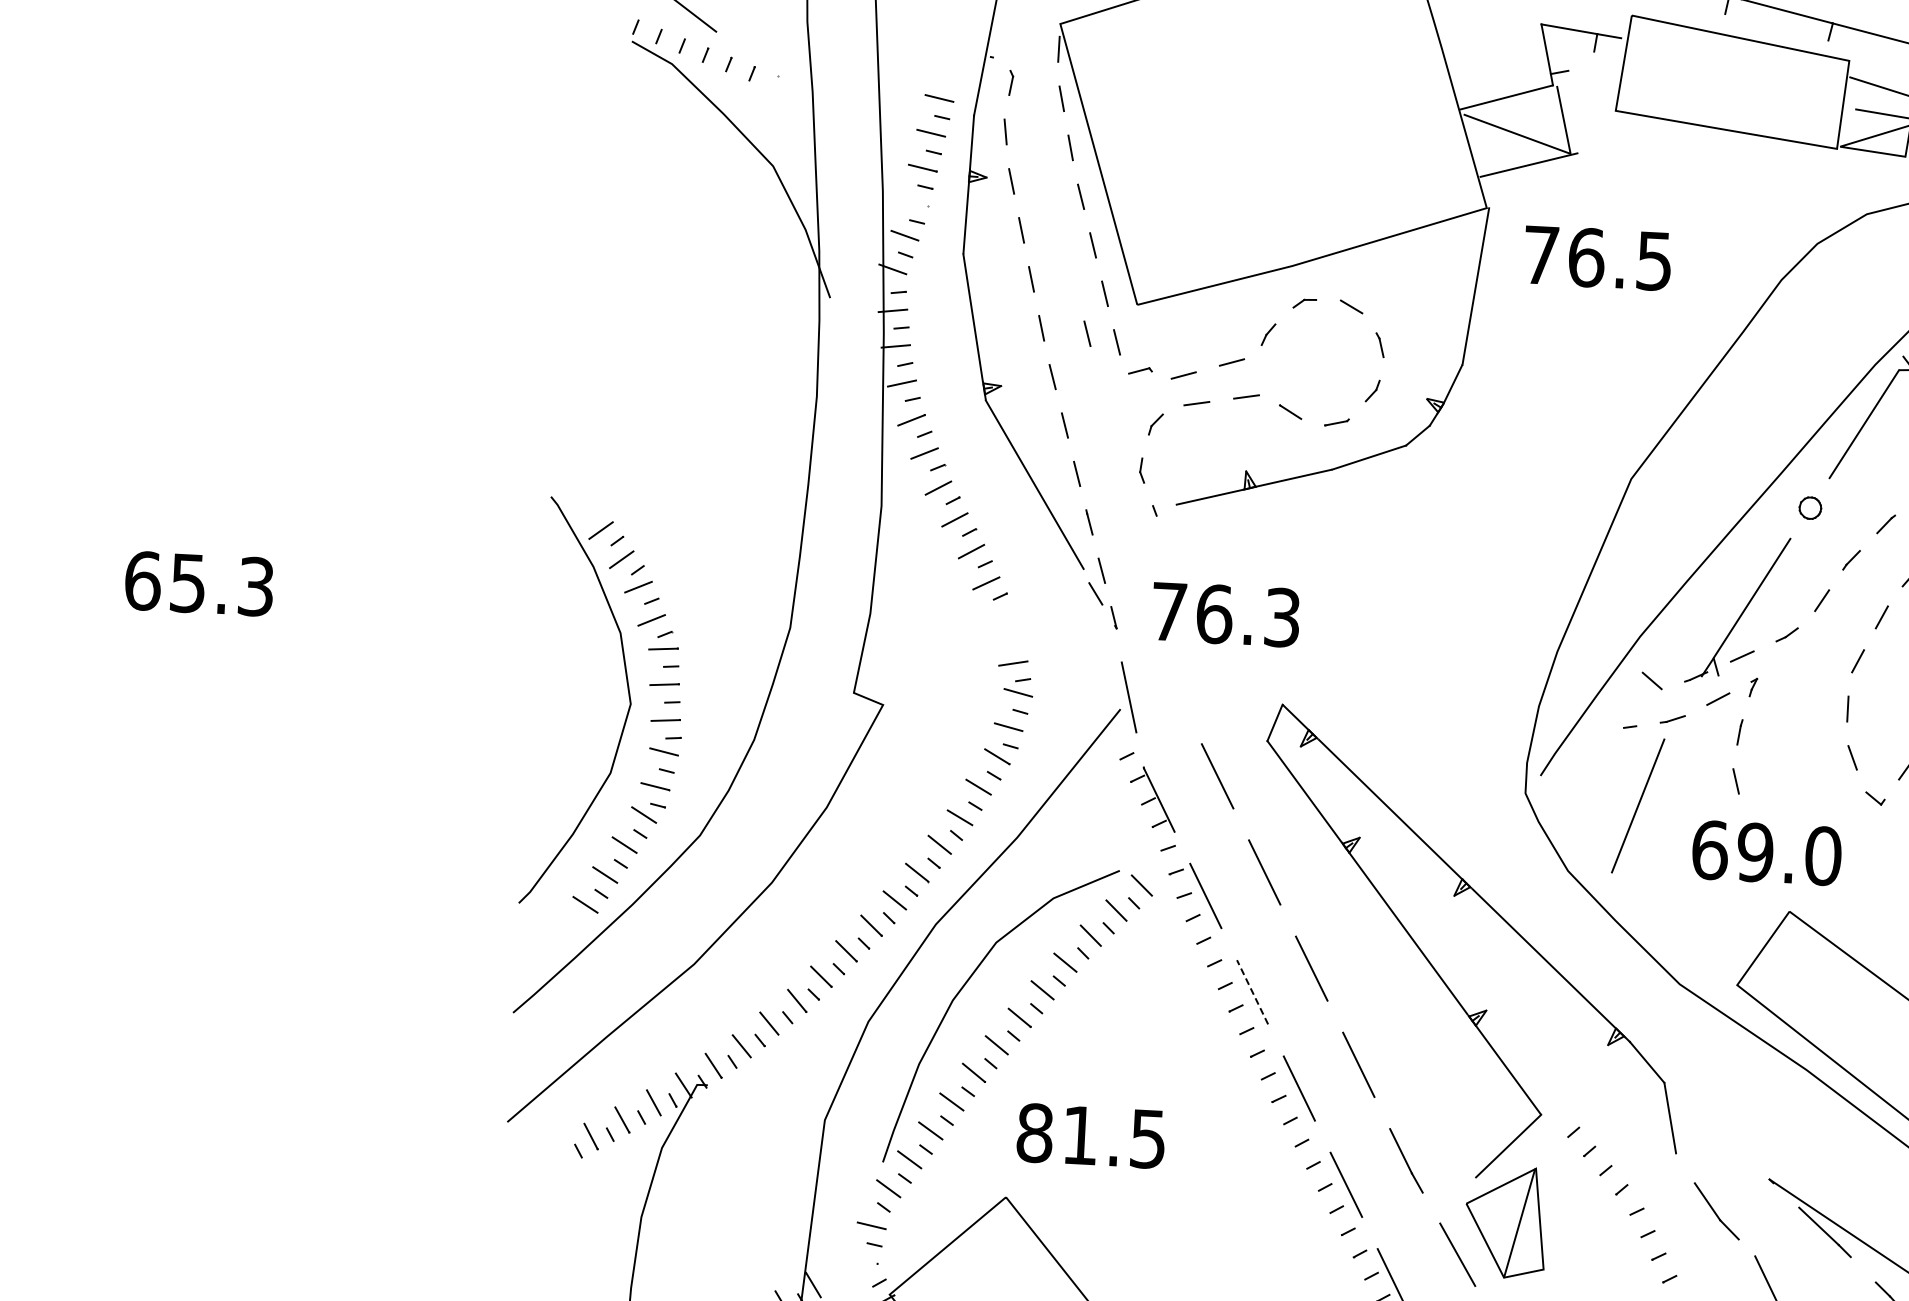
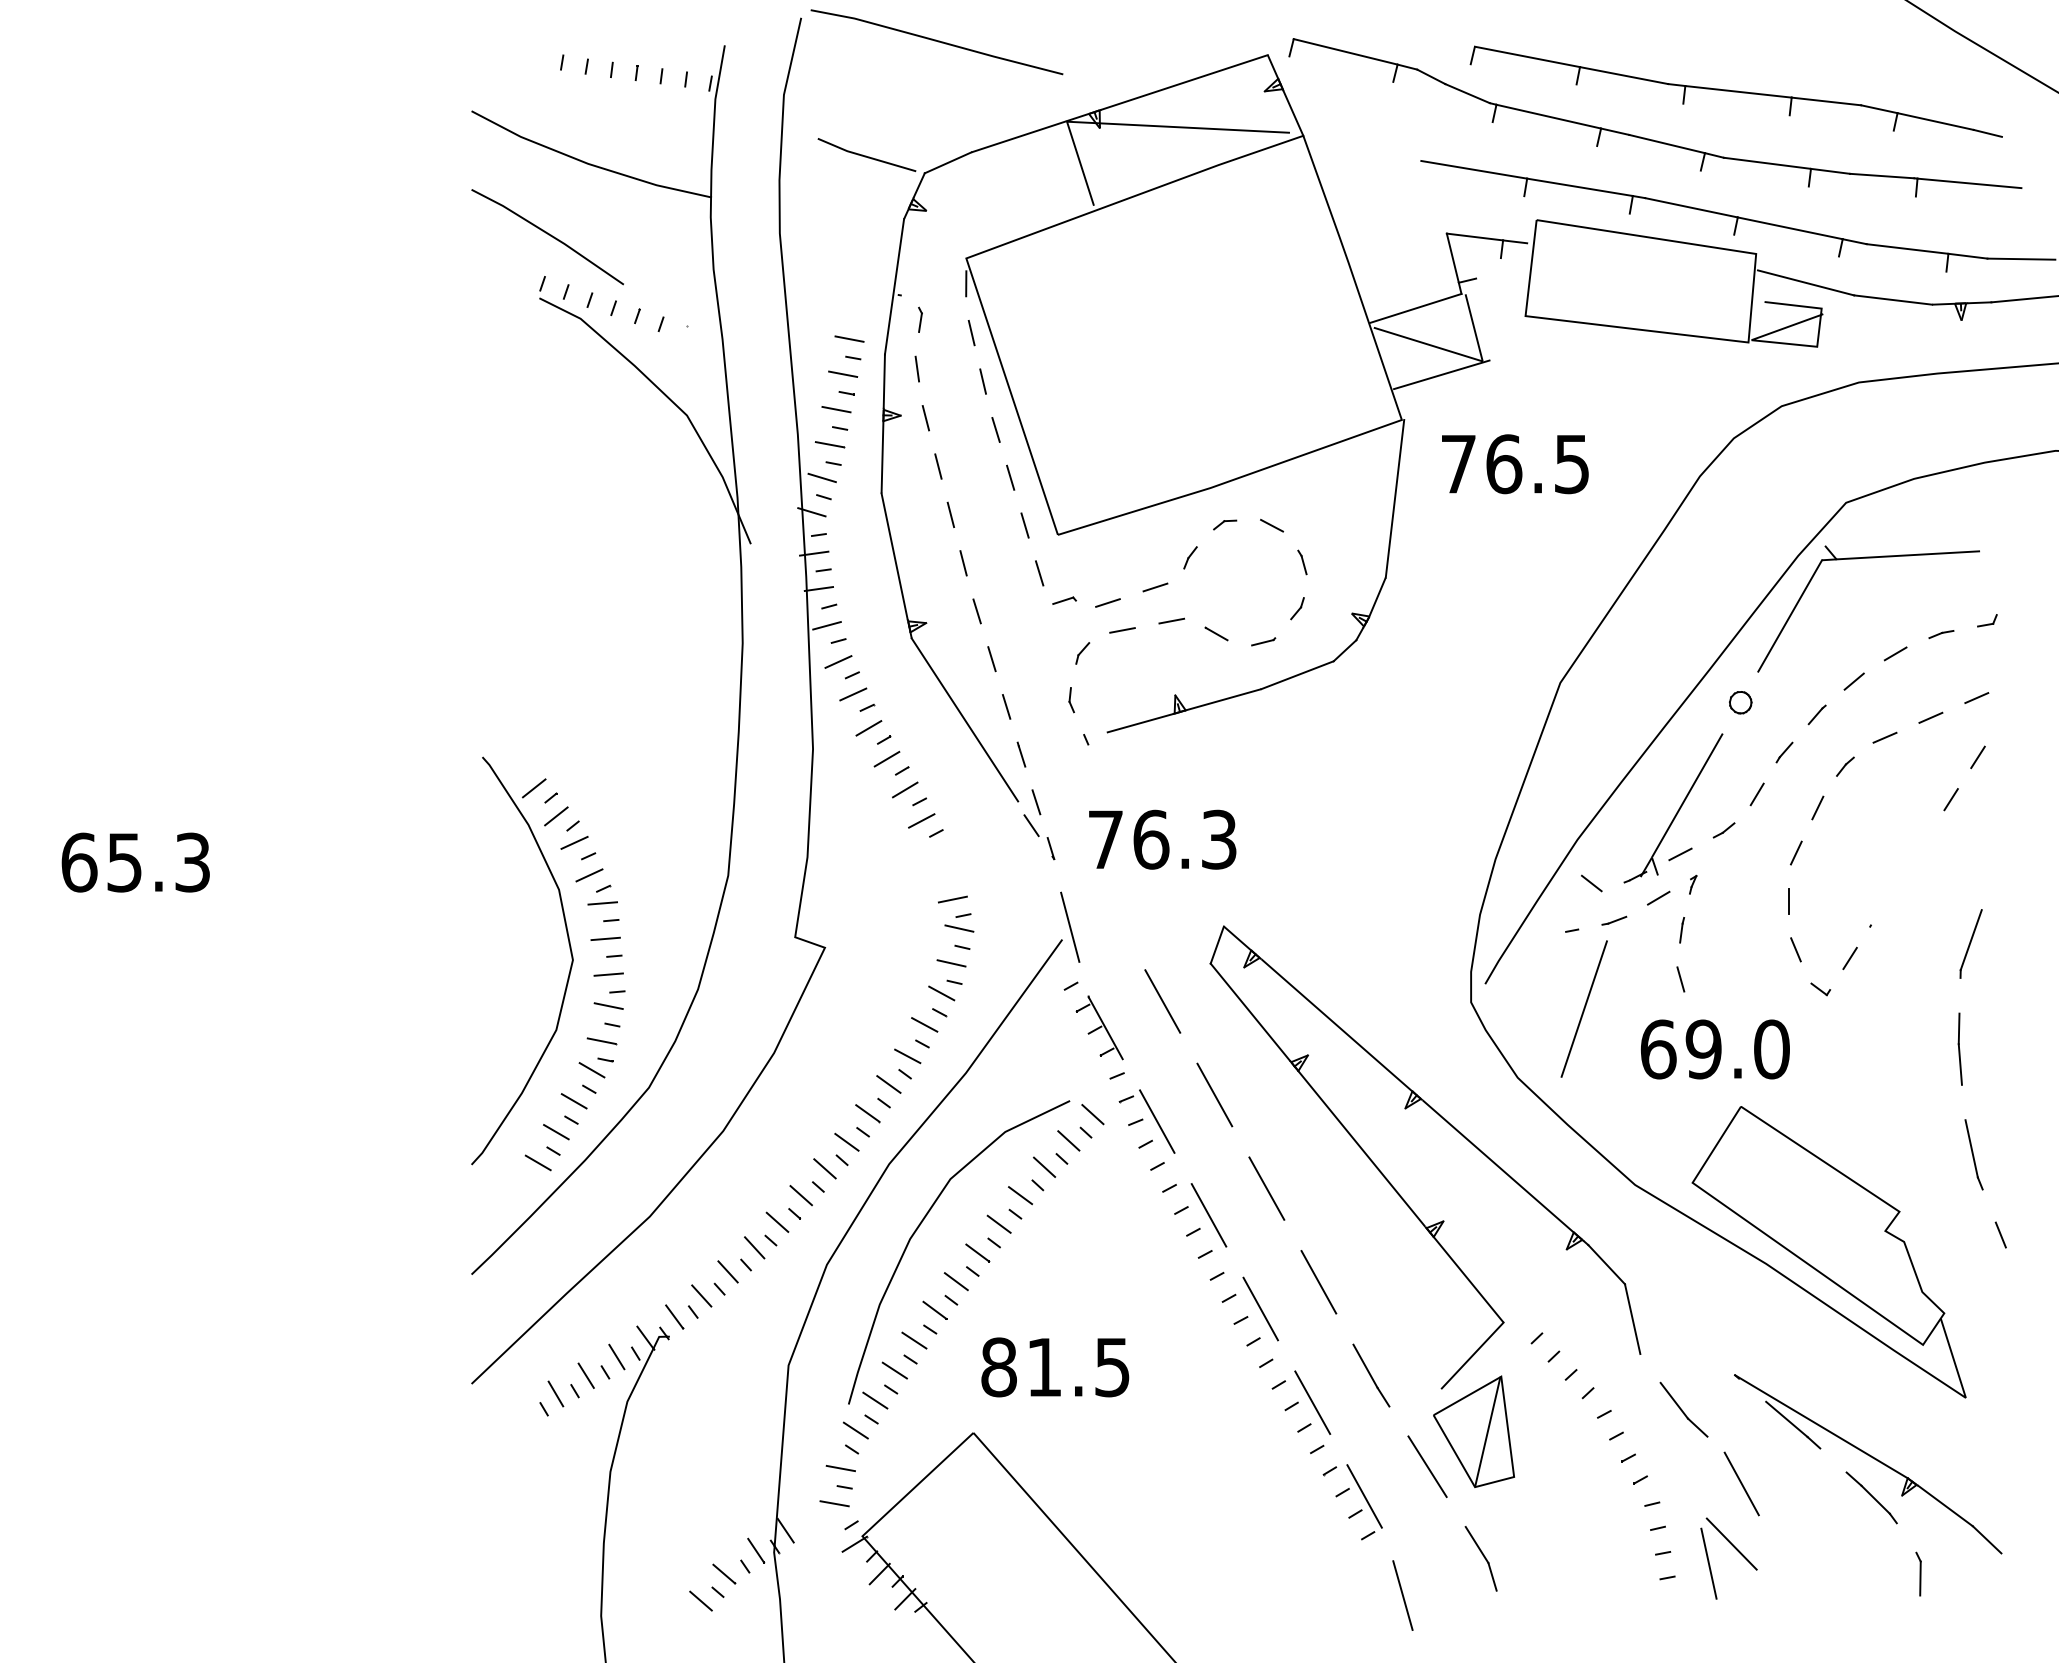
line: (913, 202) -> (829, 444), added
line: (1087, 333) -> (1009, 566), removed
line: (1253, 992) -> (1209, 1215), dashed -> solid
line: (863, 1260) -> (834, 1503), added

